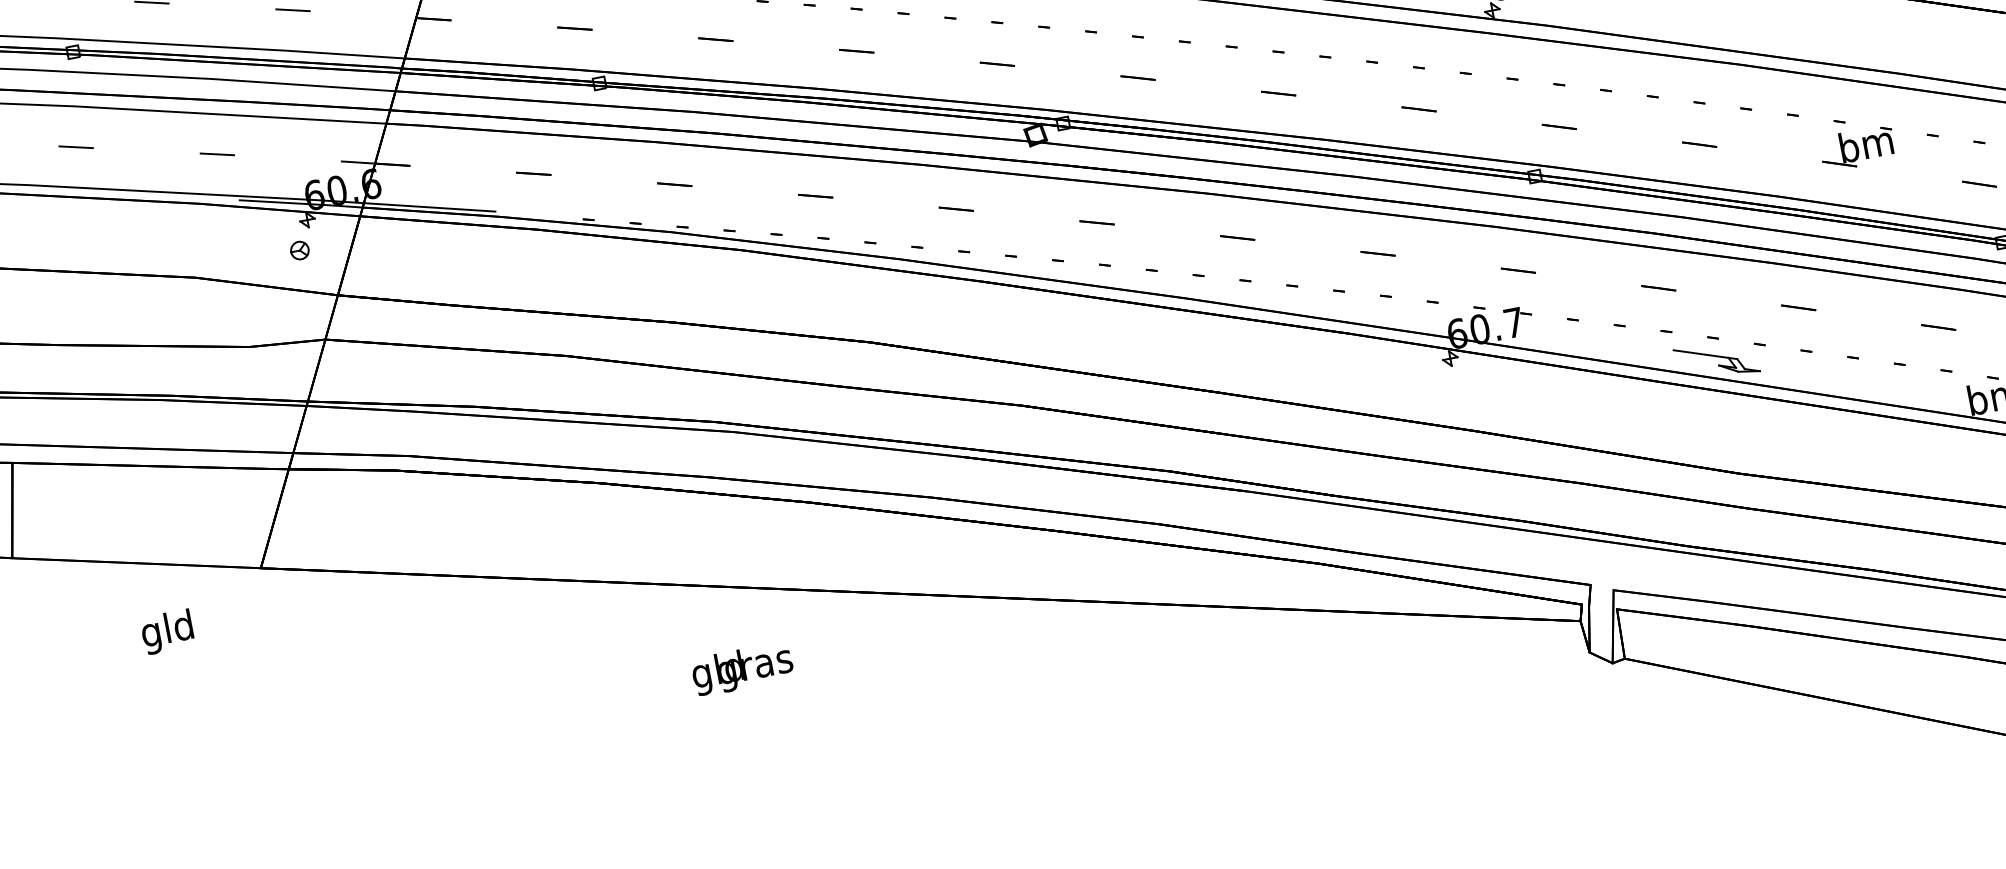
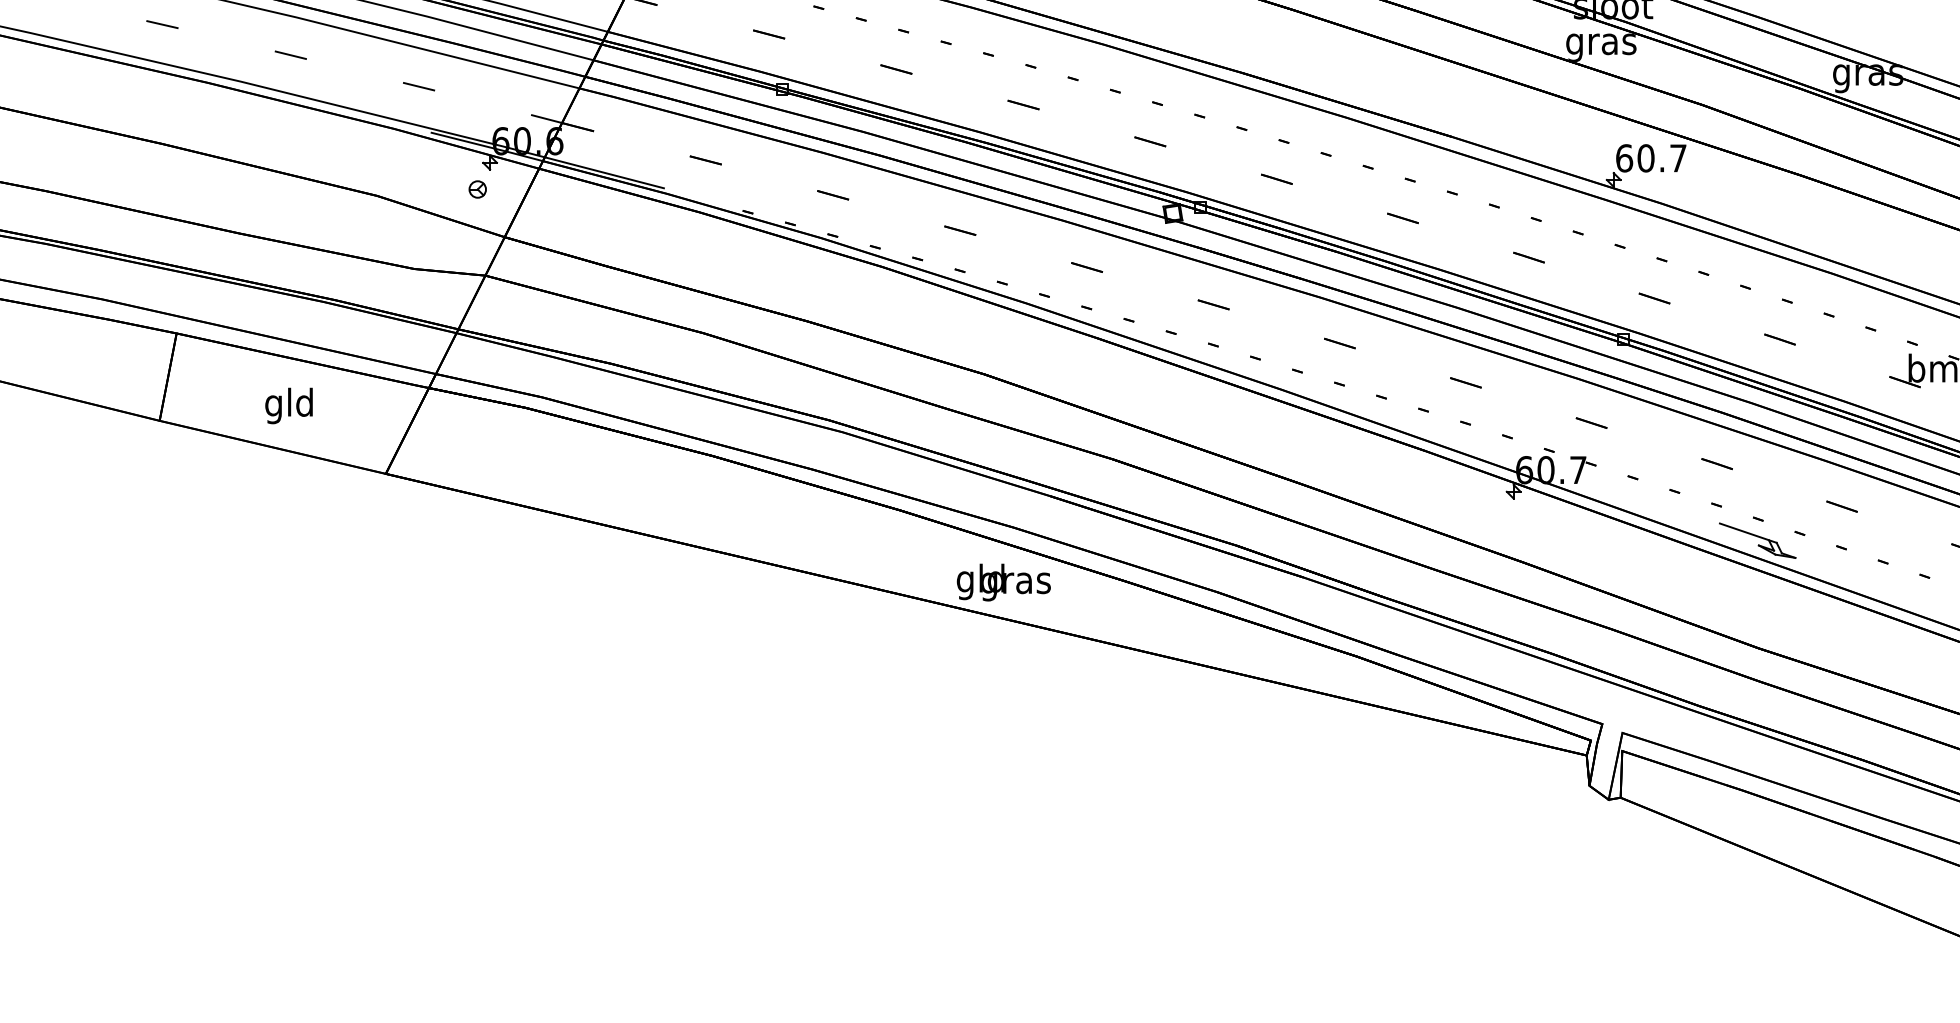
text: (166, 631) -> (288, 405), moved
text: (742, 669) -> (1003, 582), moved

